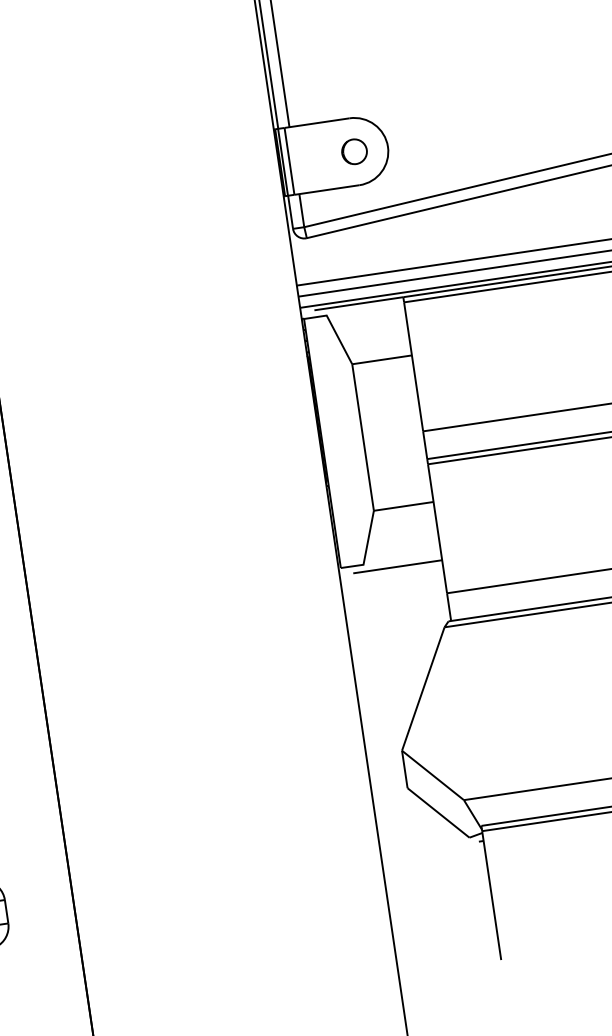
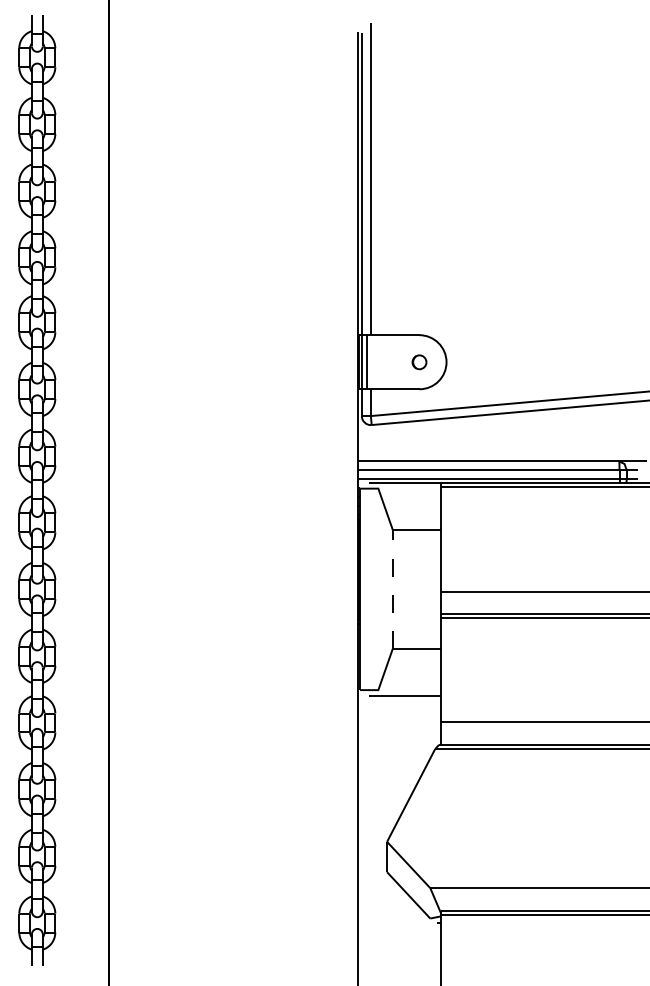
part: (354, 152) -> (419, 362), size x0.7
line: (362, 436) -> (392, 588), solid -> dashed

